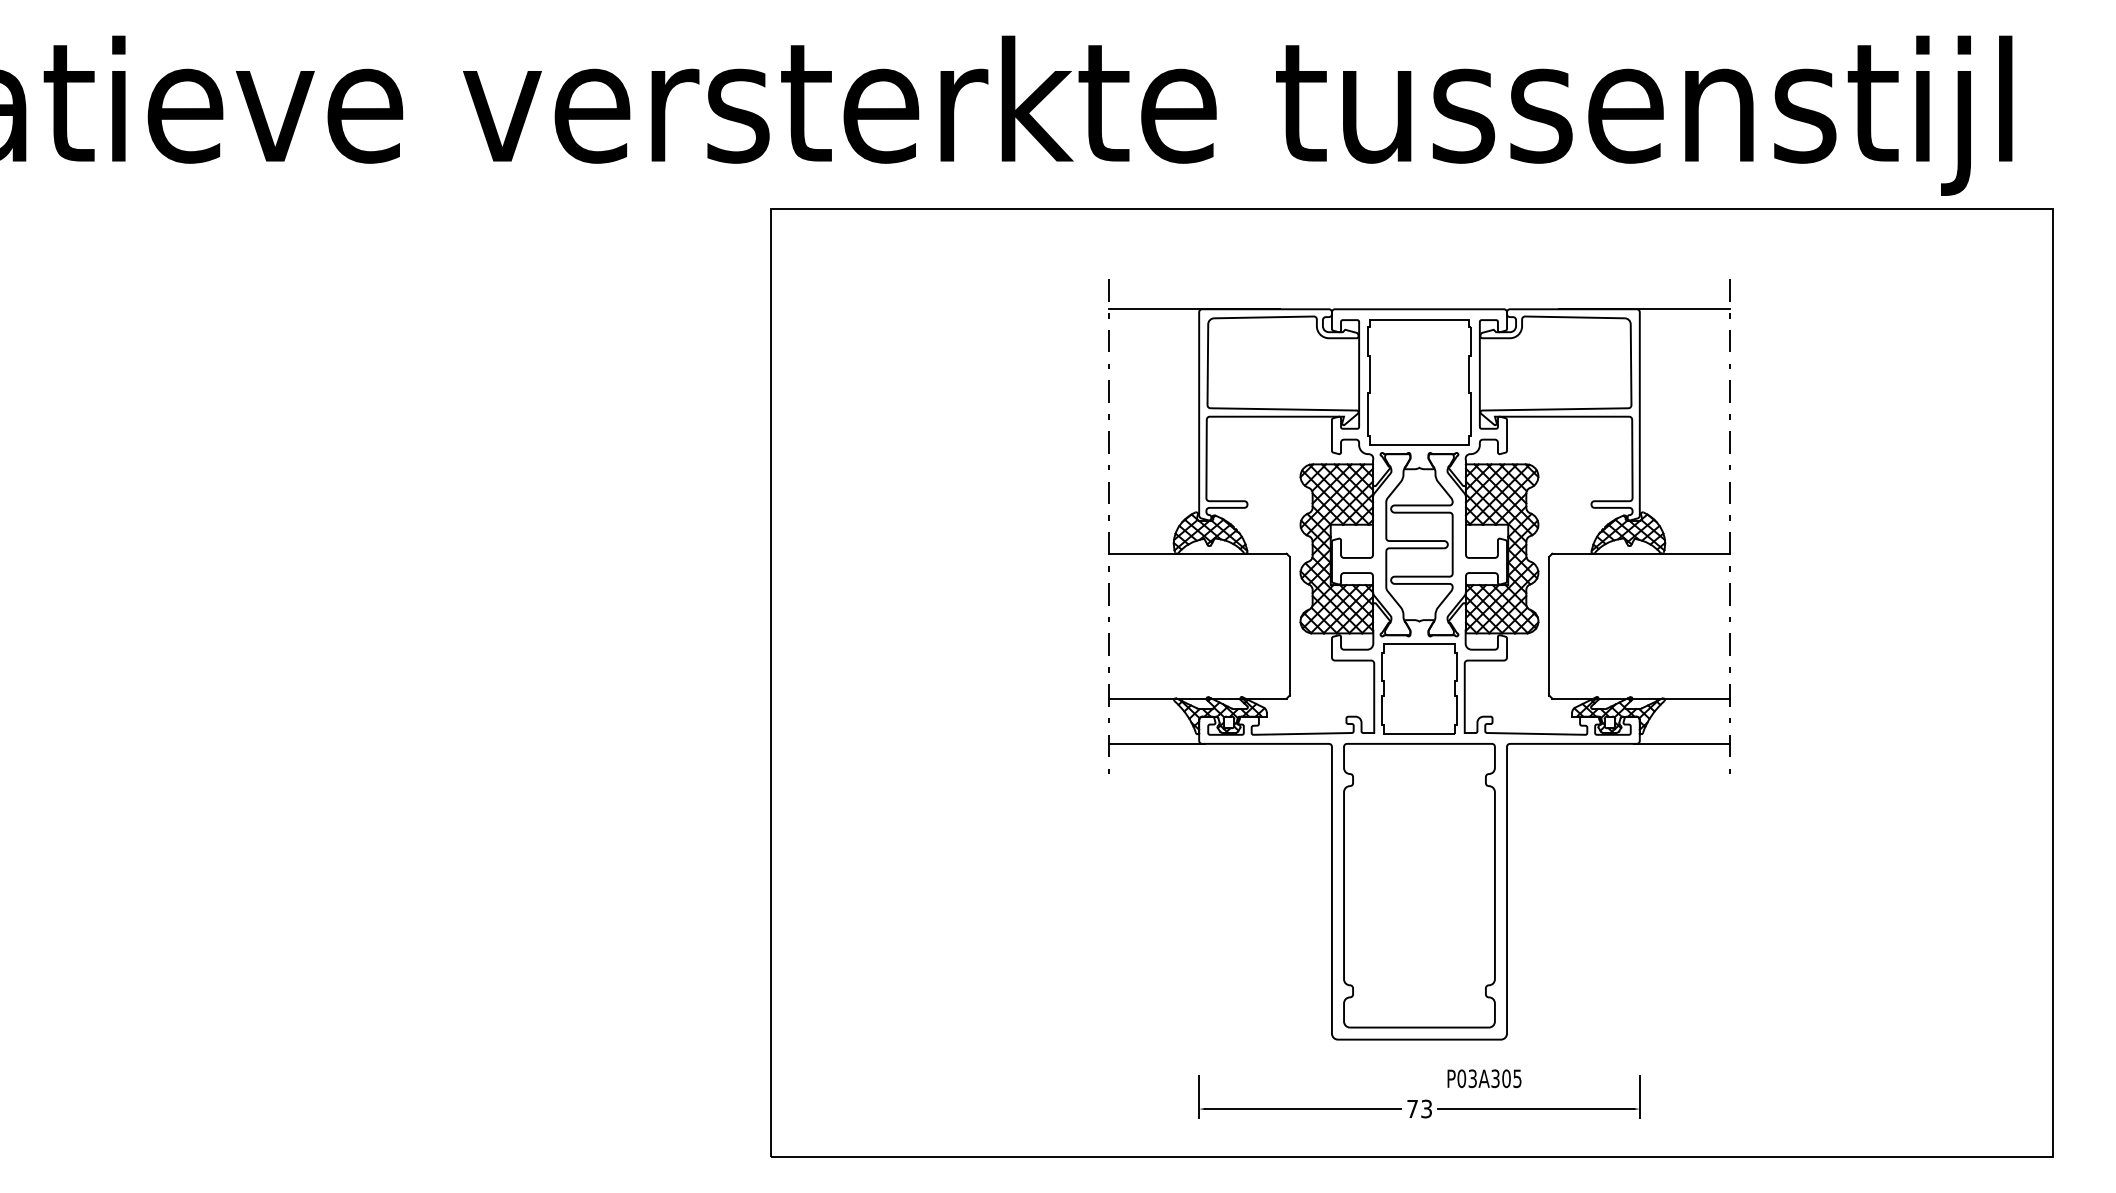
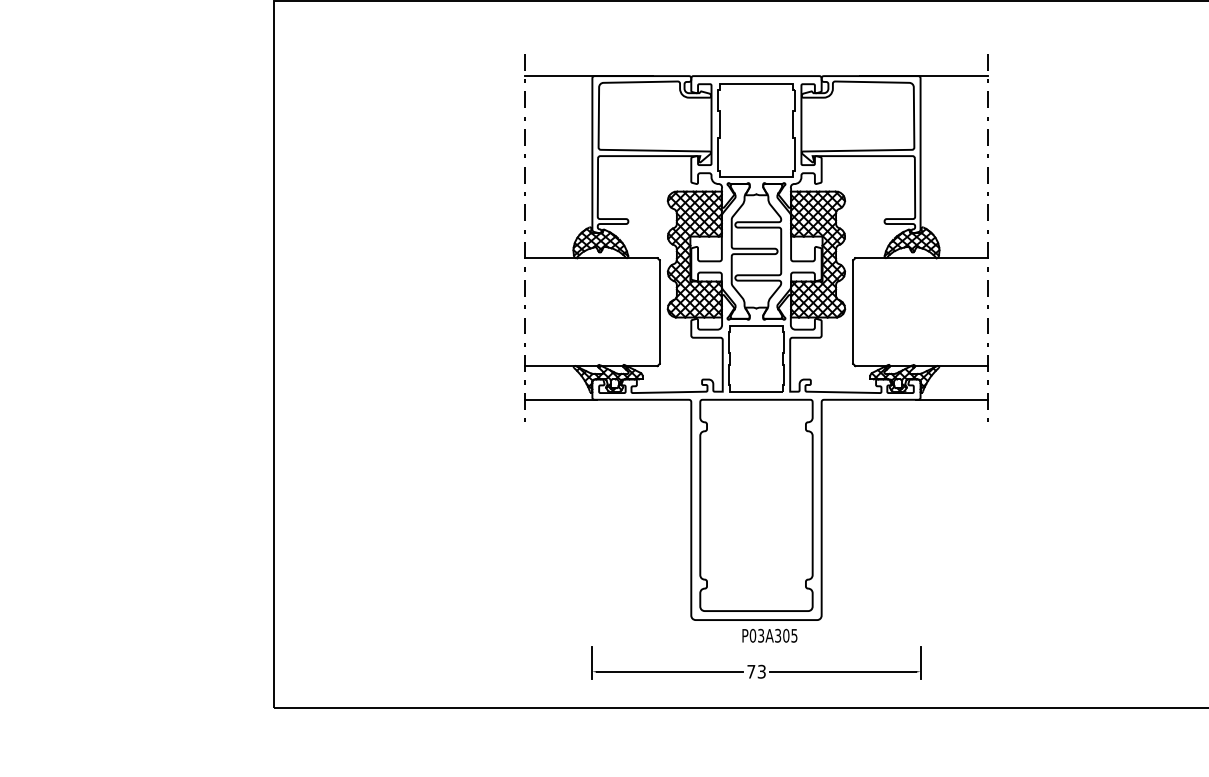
text: (1484, 1078) -> (769, 635), moved

